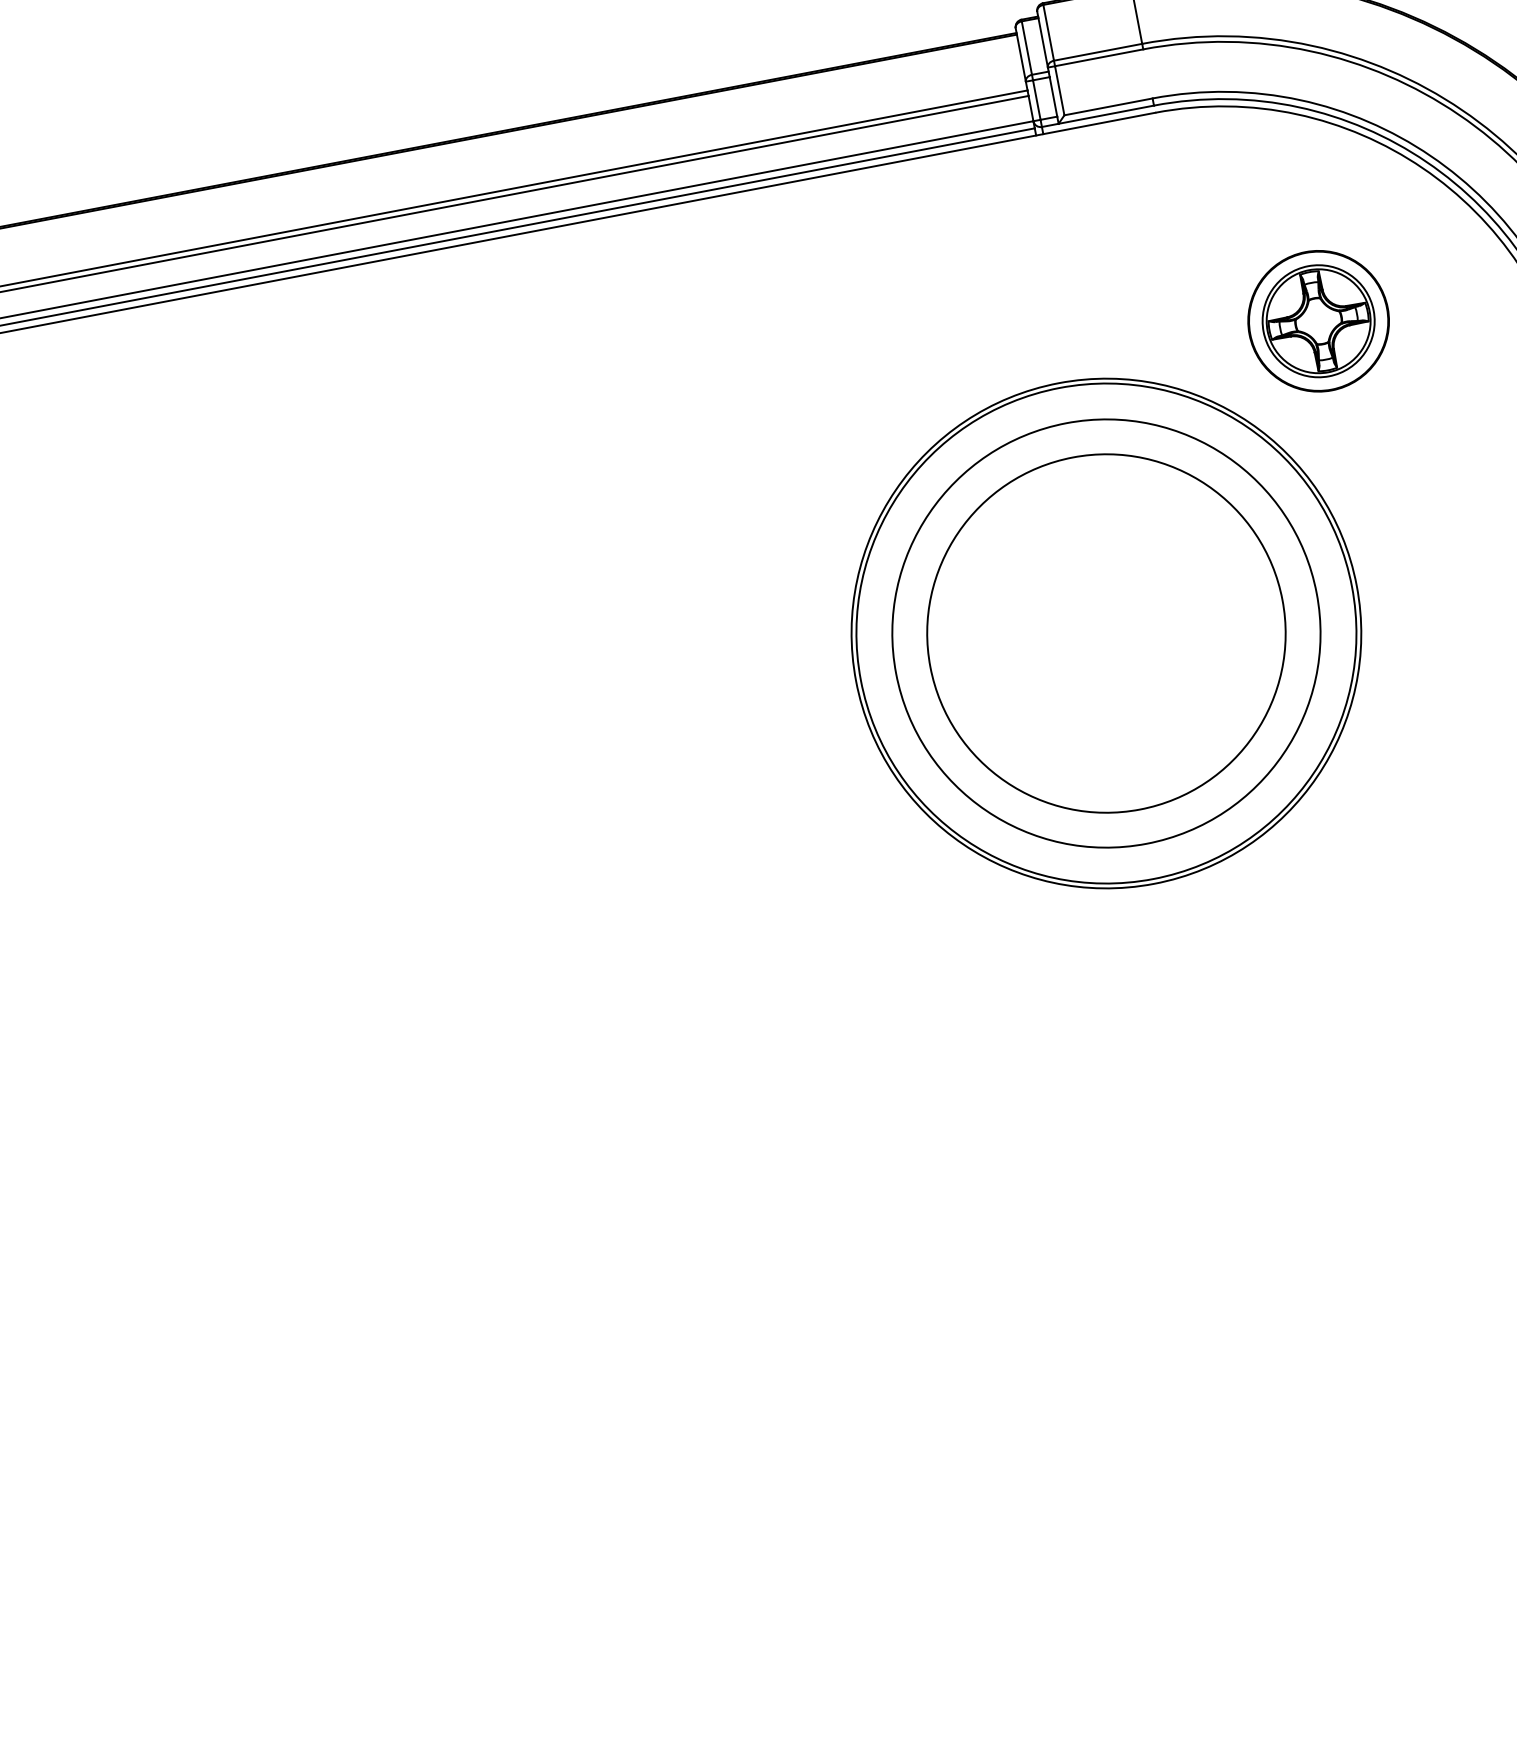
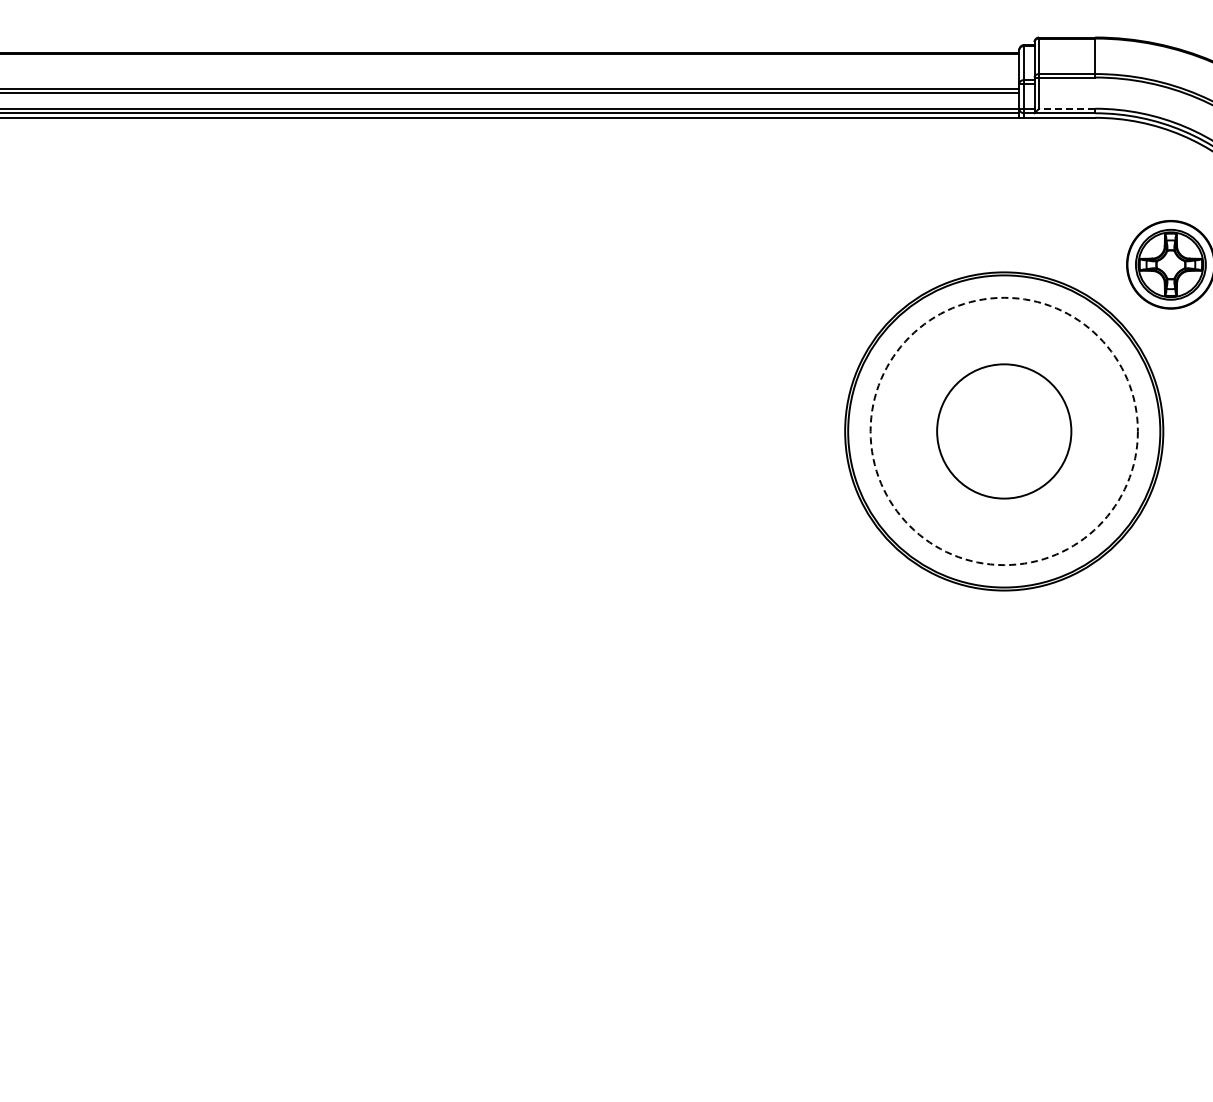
line: (1107, 106) -> (1066, 108), solid -> dashed
circle: (1105, 633) -> (1003, 431), solid -> dashed
circle: (1106, 633) -> (1004, 431), size x0.6

